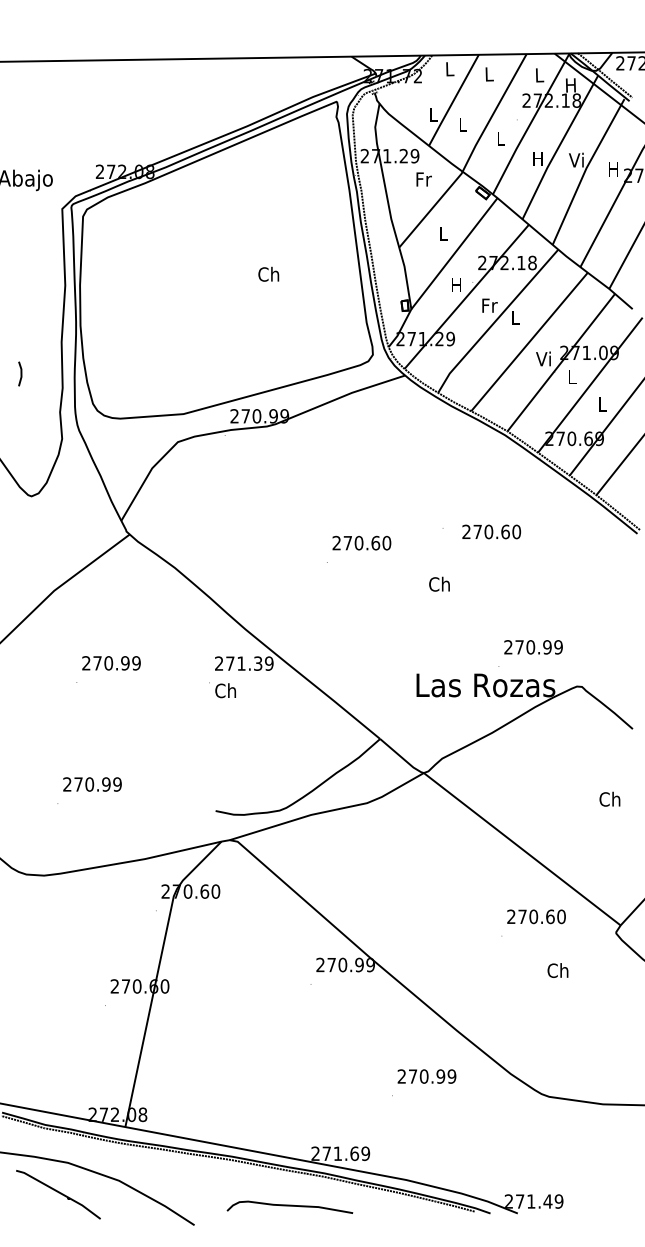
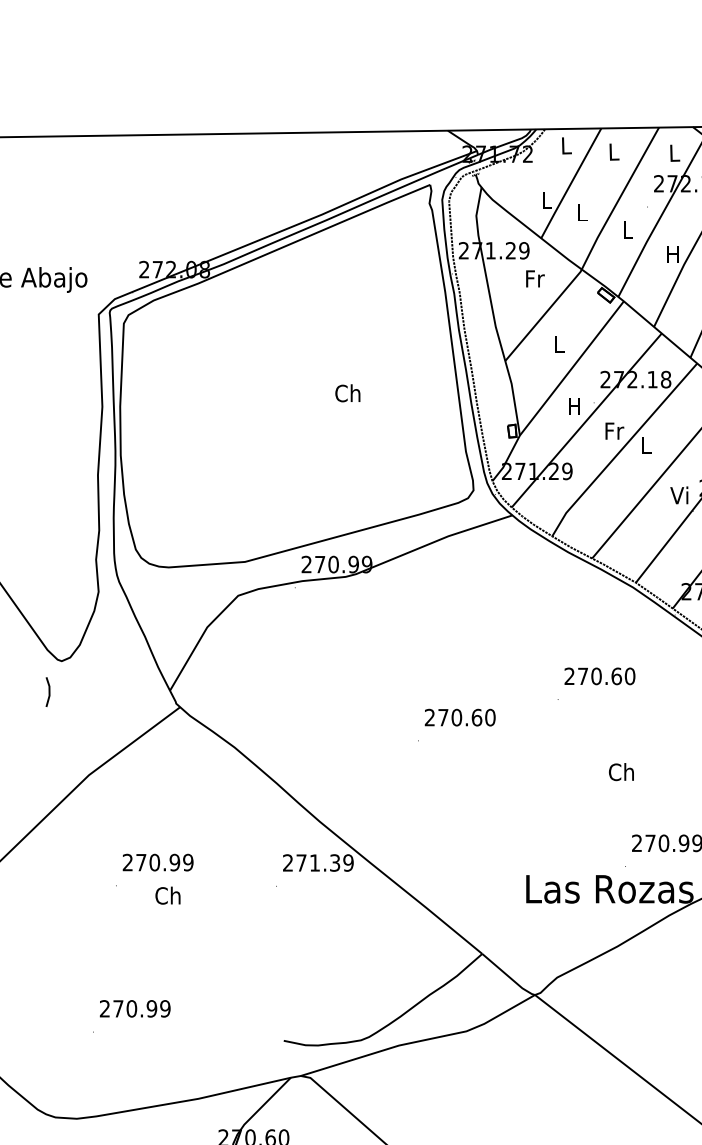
line: (20, 373) -> (48, 691), moved
text: (491, 531) -> (599, 675), moved
text: (439, 583) -> (621, 771), moved
text: (225, 690) -> (167, 895), moved

